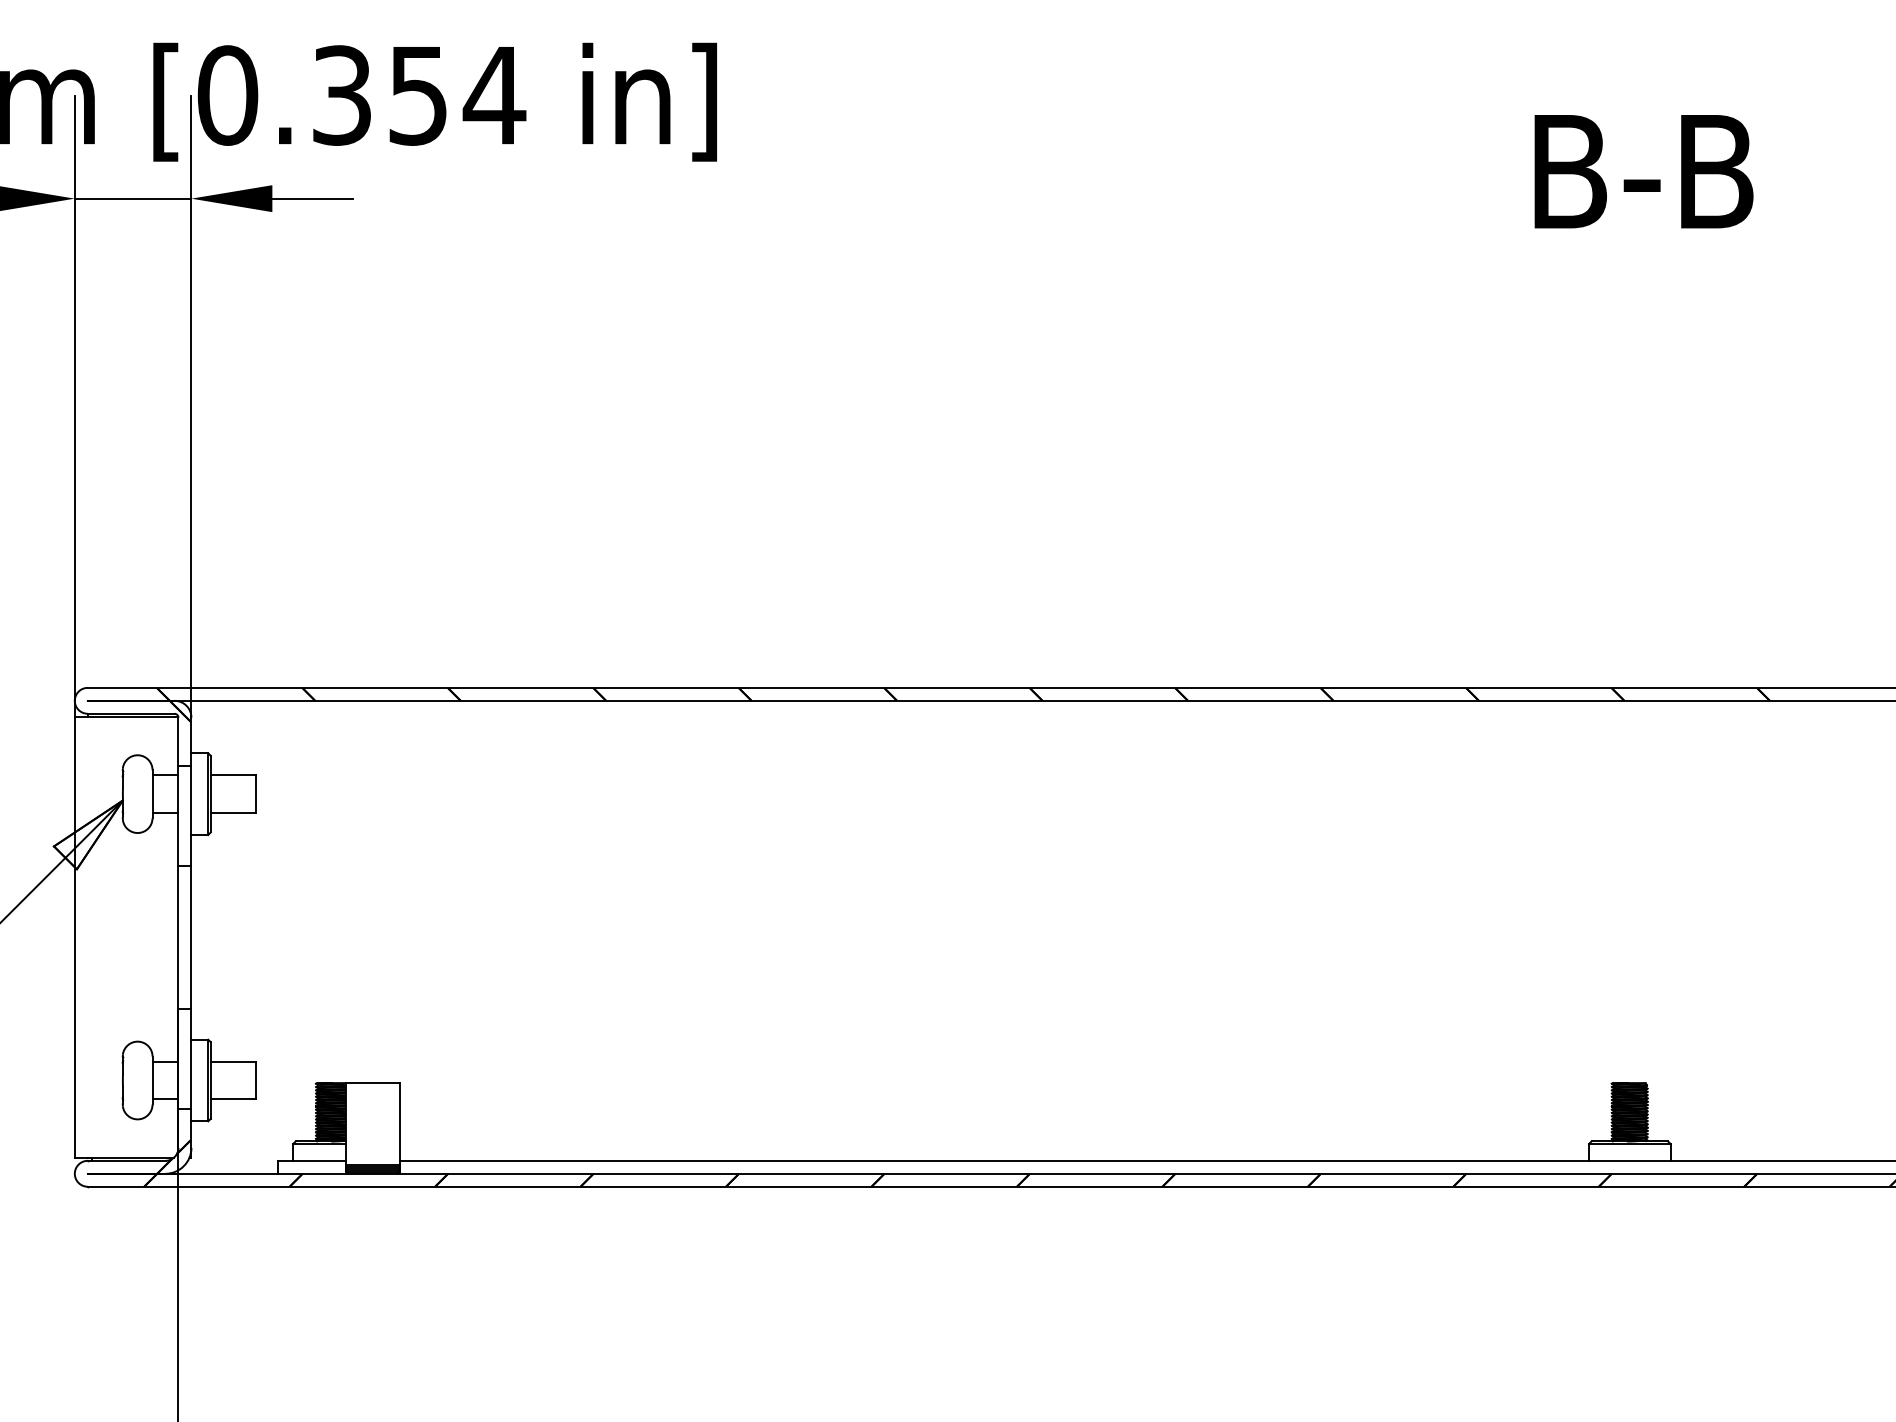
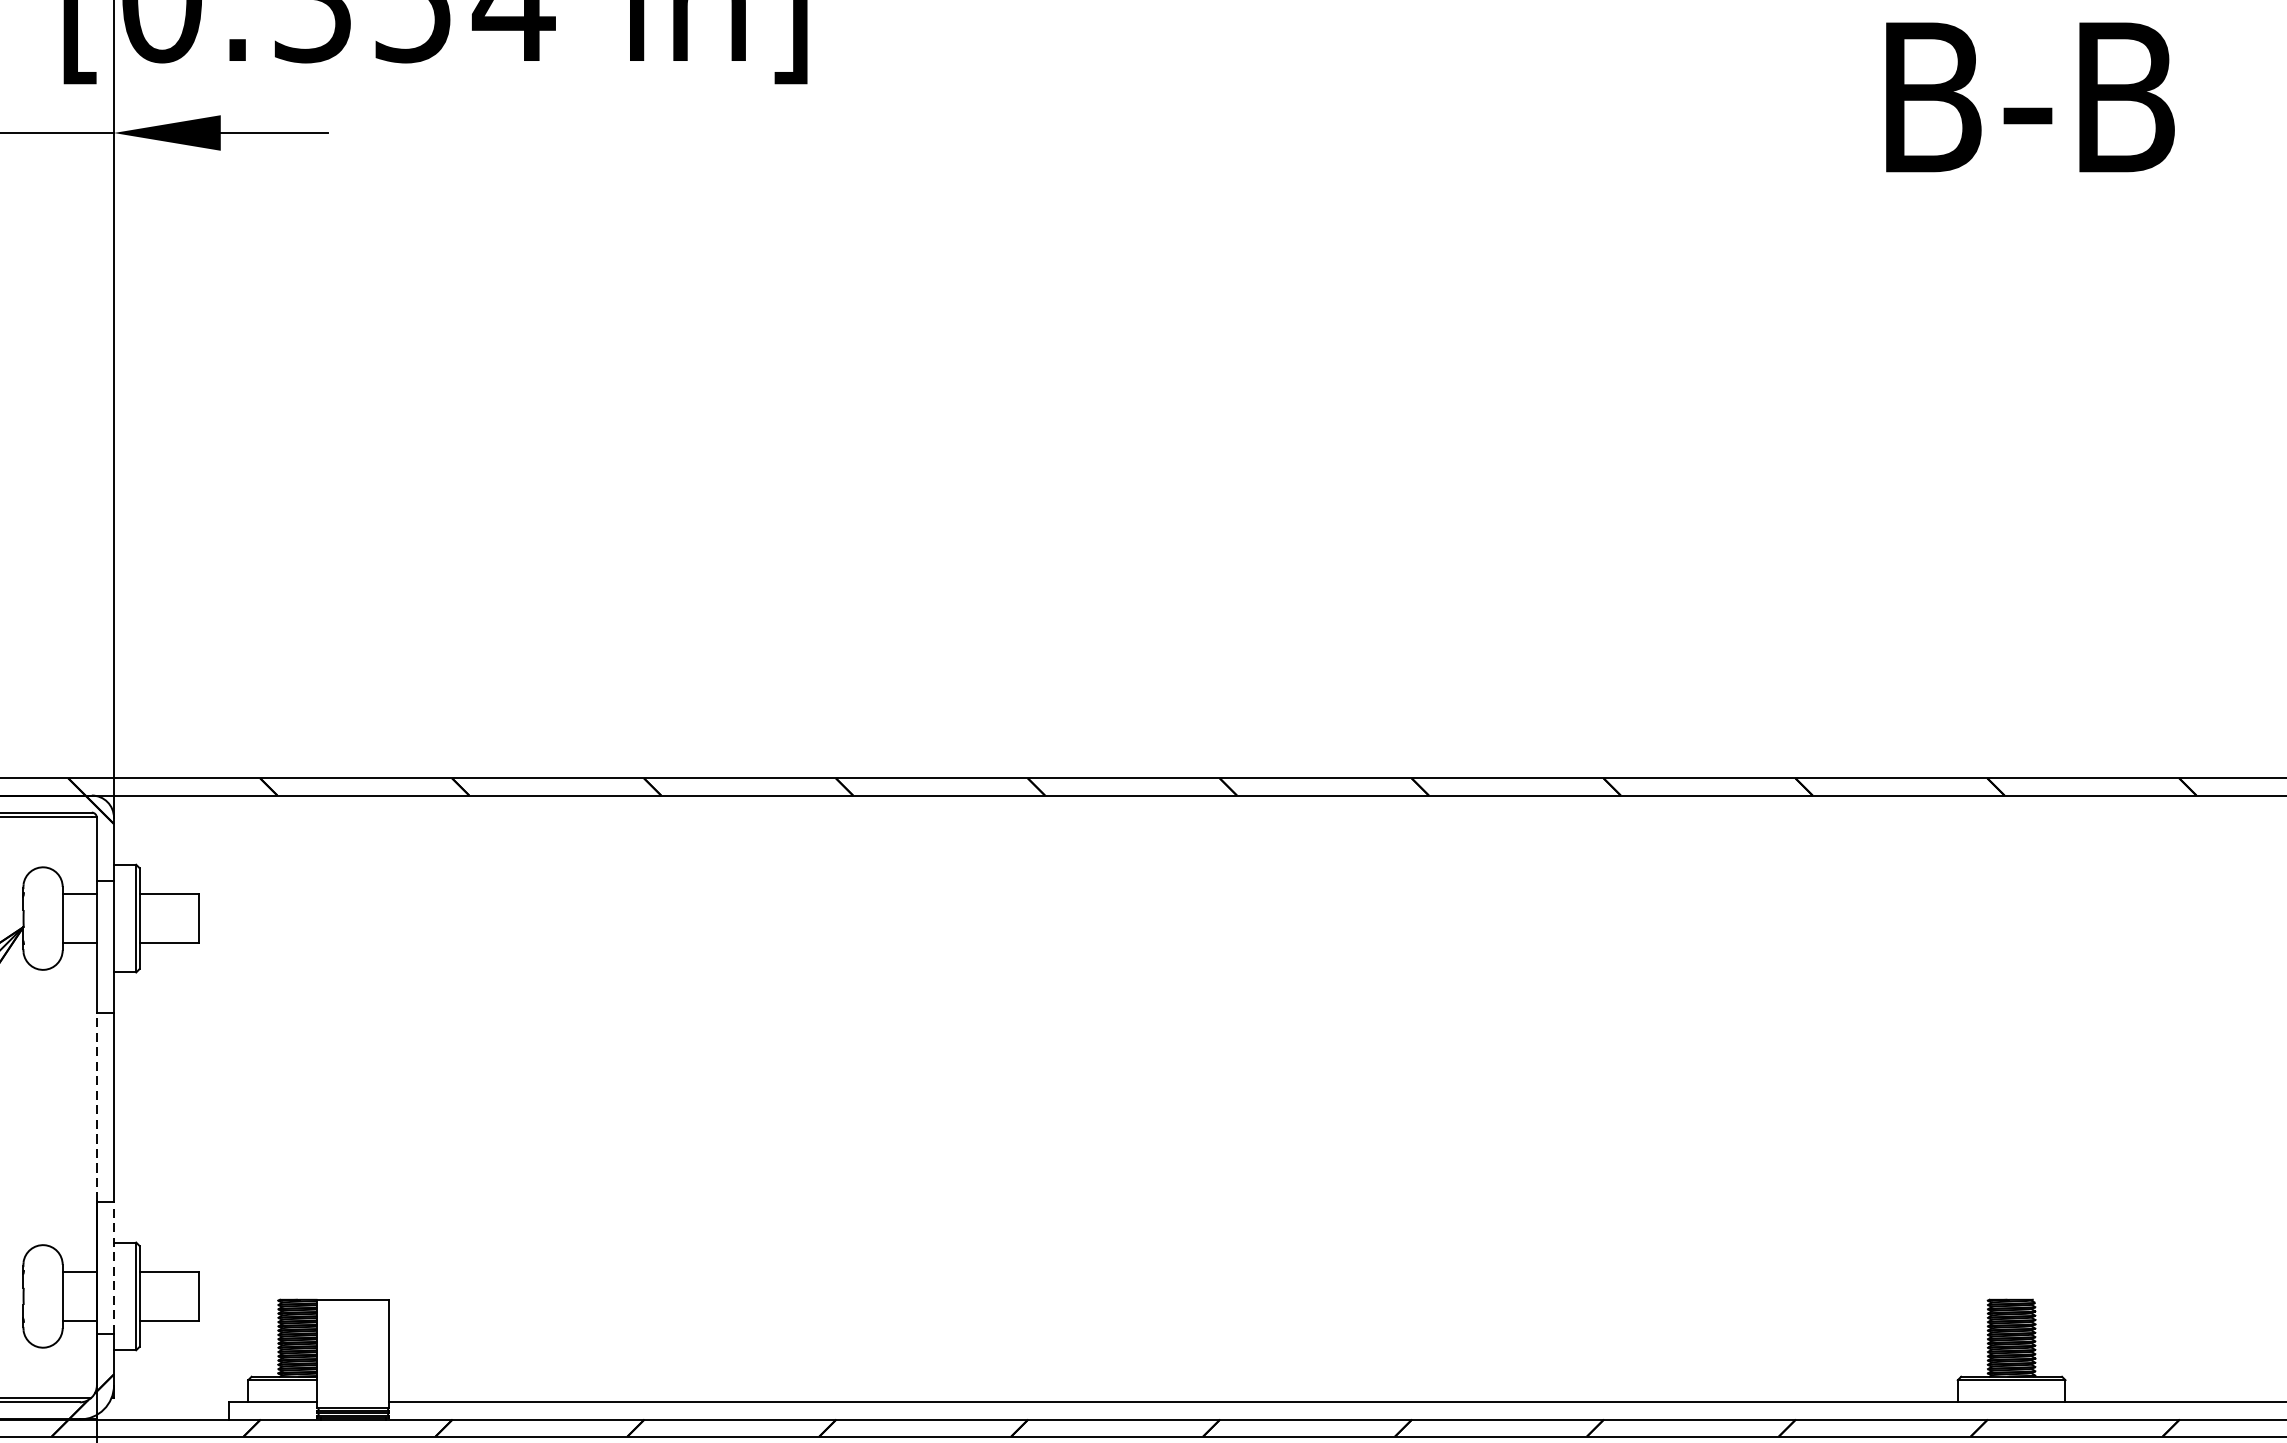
line: (178, 936) -> (96, 1106), solid -> dashed
line: (191, 1058) -> (114, 1267), solid -> dashed

